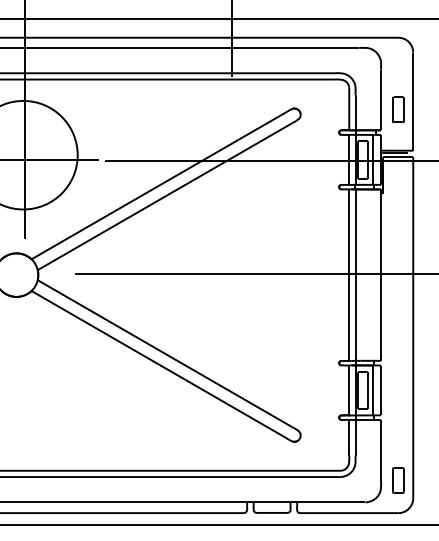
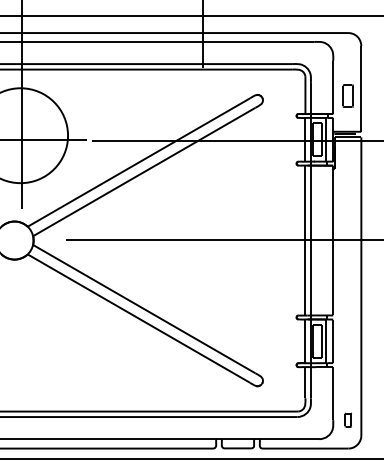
part: (398, 480) -> (348, 420), size x0.6

